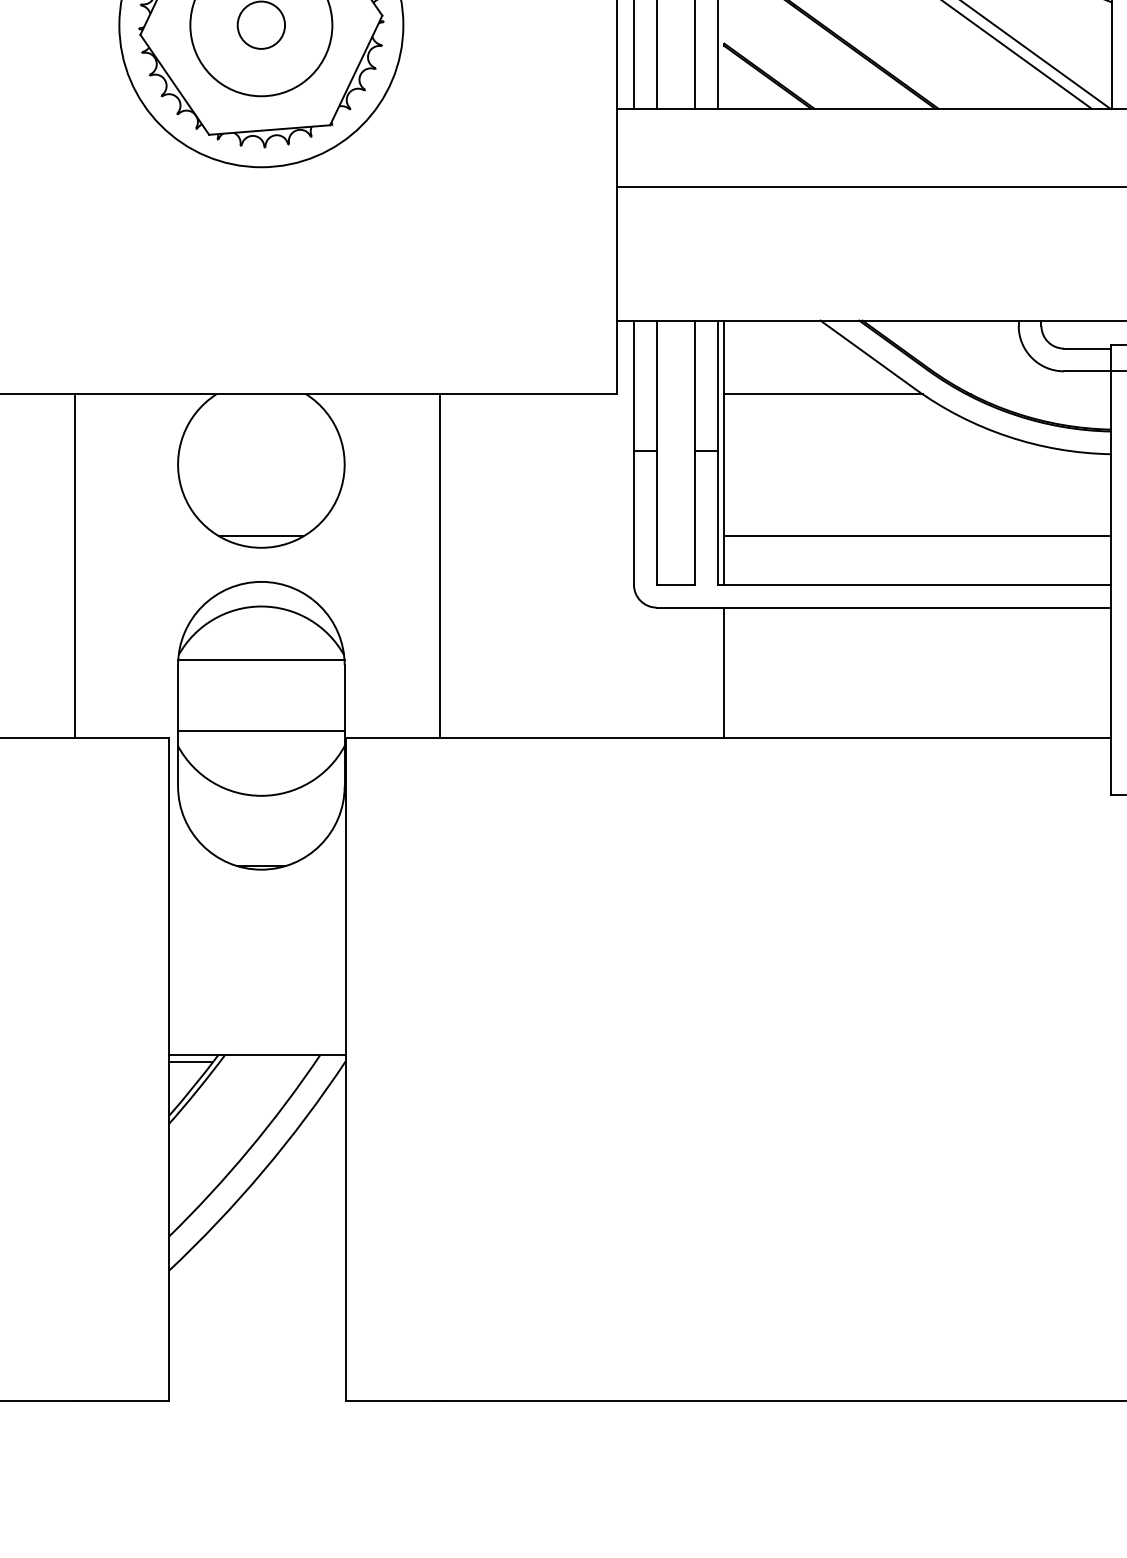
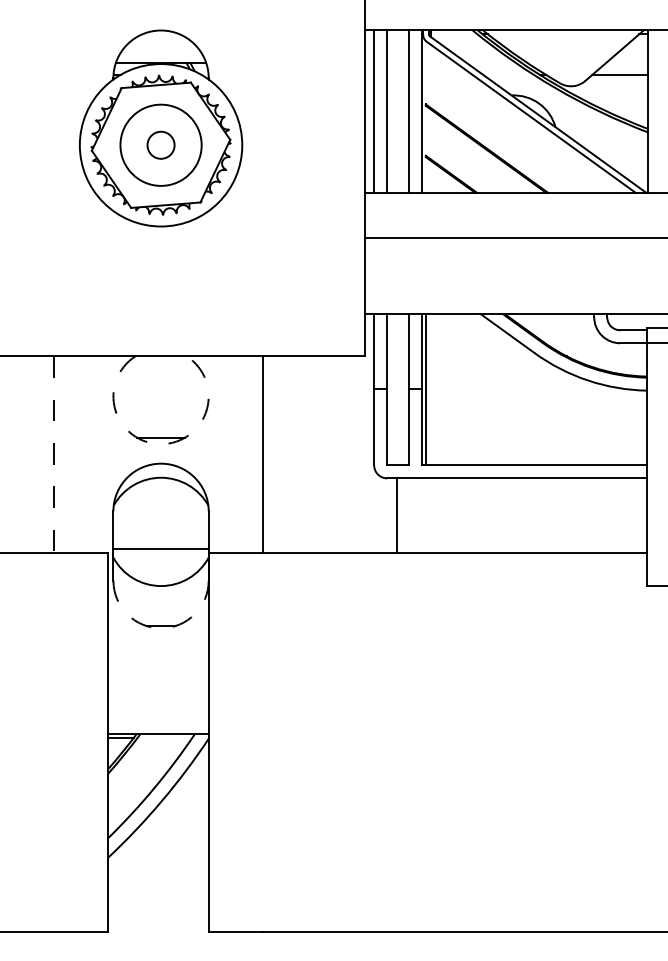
line: (823, 394) -> (482, 356), removed
line: (917, 536) -> (536, 437), removed
arc: (262, 548) -> (161, 444), solid -> dashed
line: (75, 567) -> (54, 455), solid -> dashed
line: (260, 660) -> (160, 508), removed
line: (723, 672) -> (396, 515), moved
arc: (262, 870) -> (161, 628), solid -> dashed

